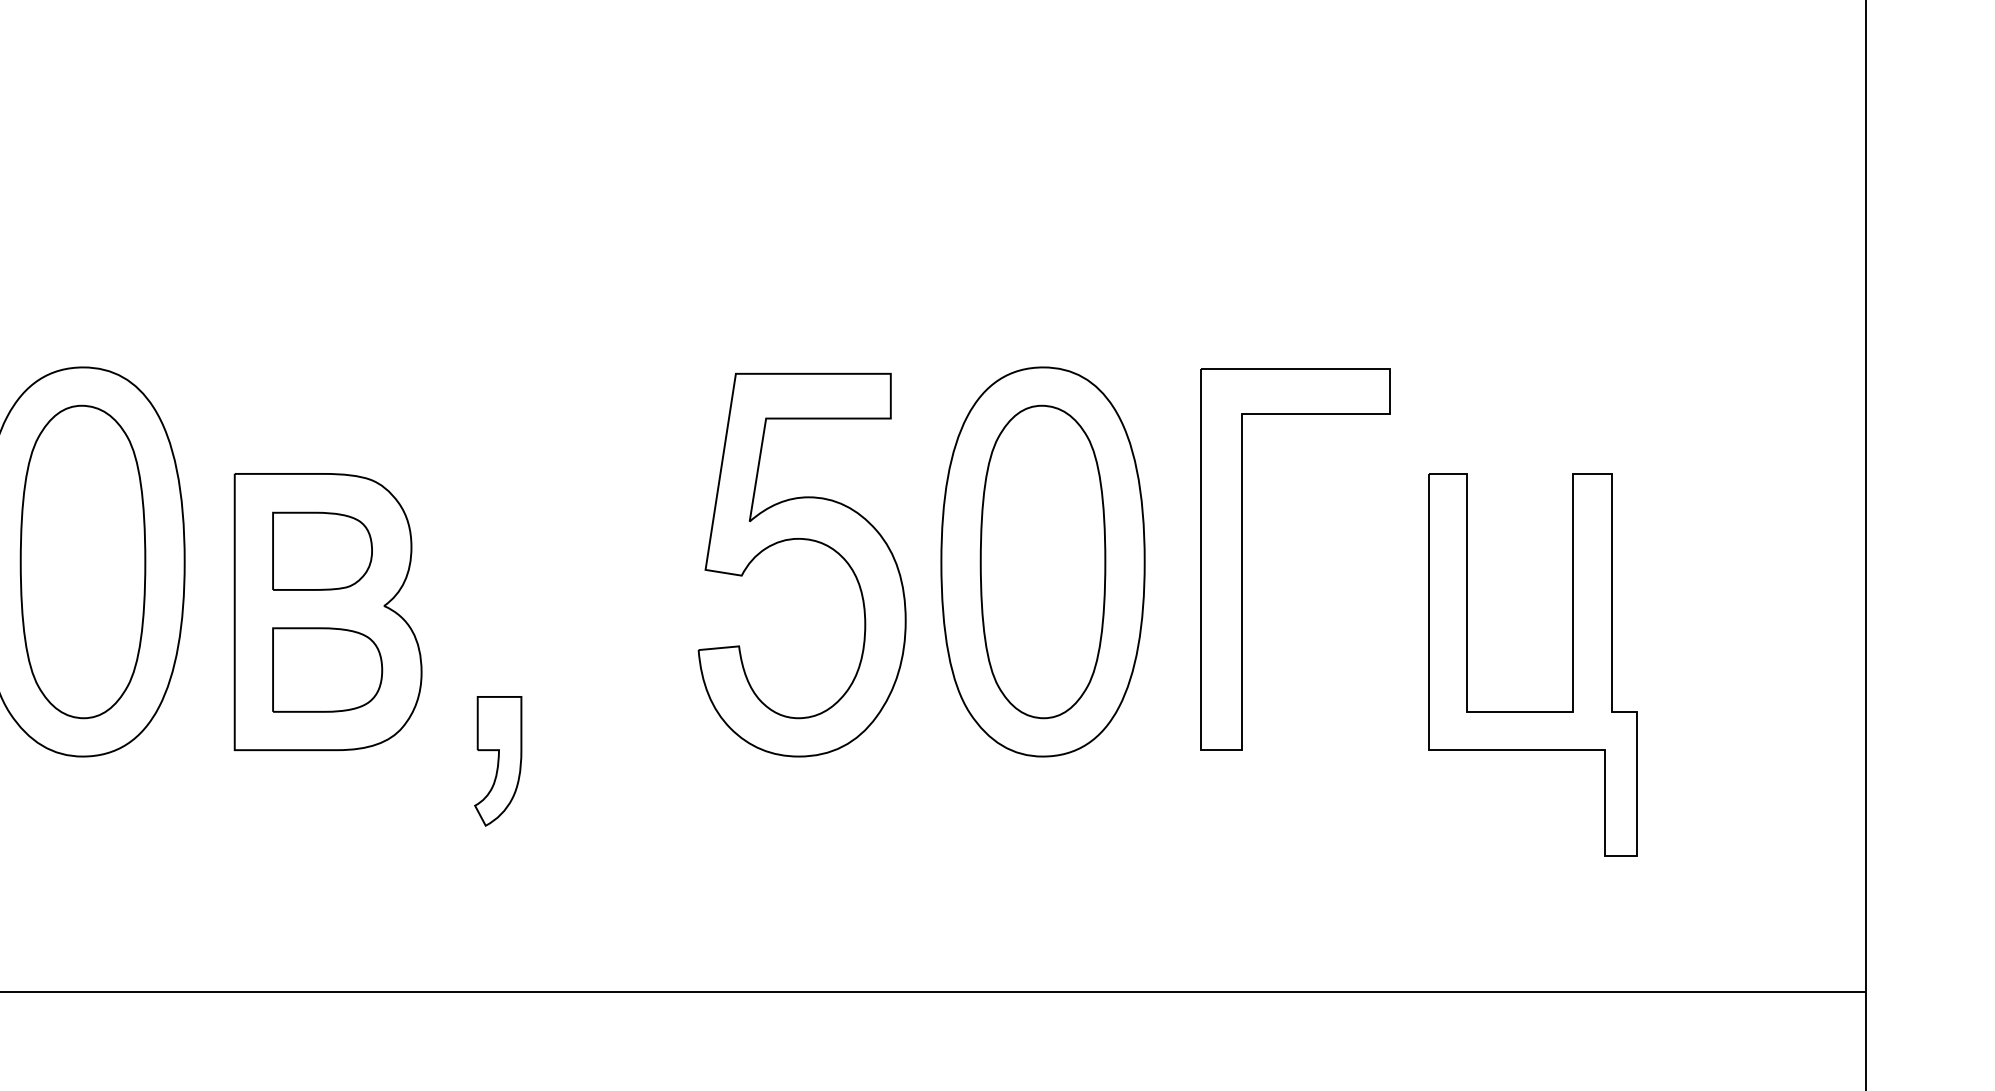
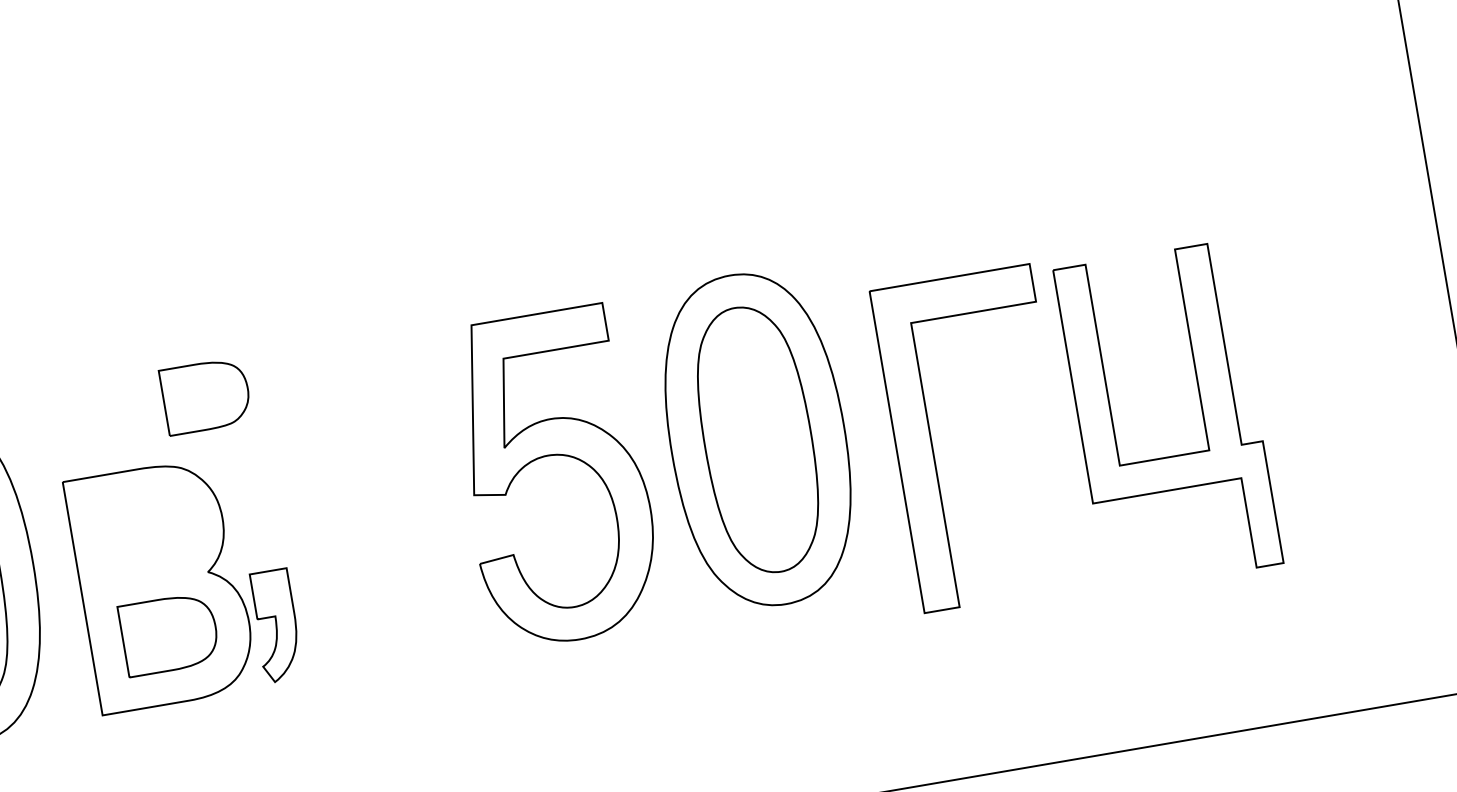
part: (322, 550) -> (205, 395), moved
part: (1242, 559) -> (932, 446), moved
part: (1572, 664) -> (1201, 410), moved
part: (498, 761) -> (276, 626), moved

